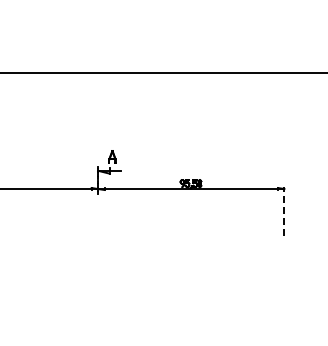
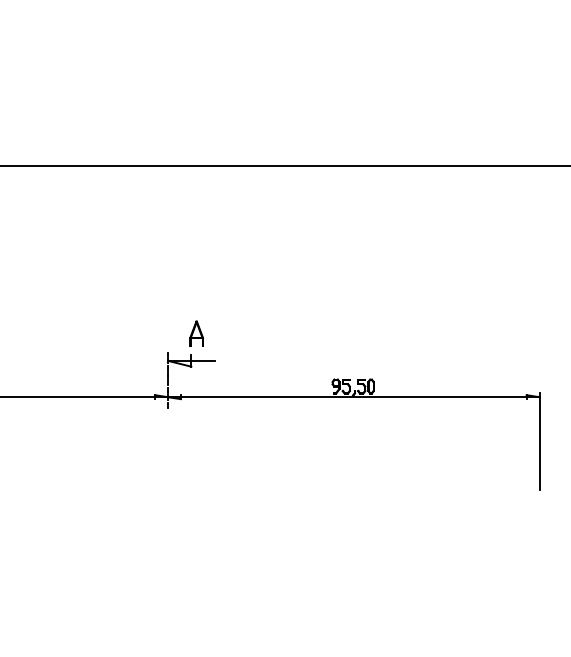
line: (284, 210) -> (539, 439), dashed -> solid

